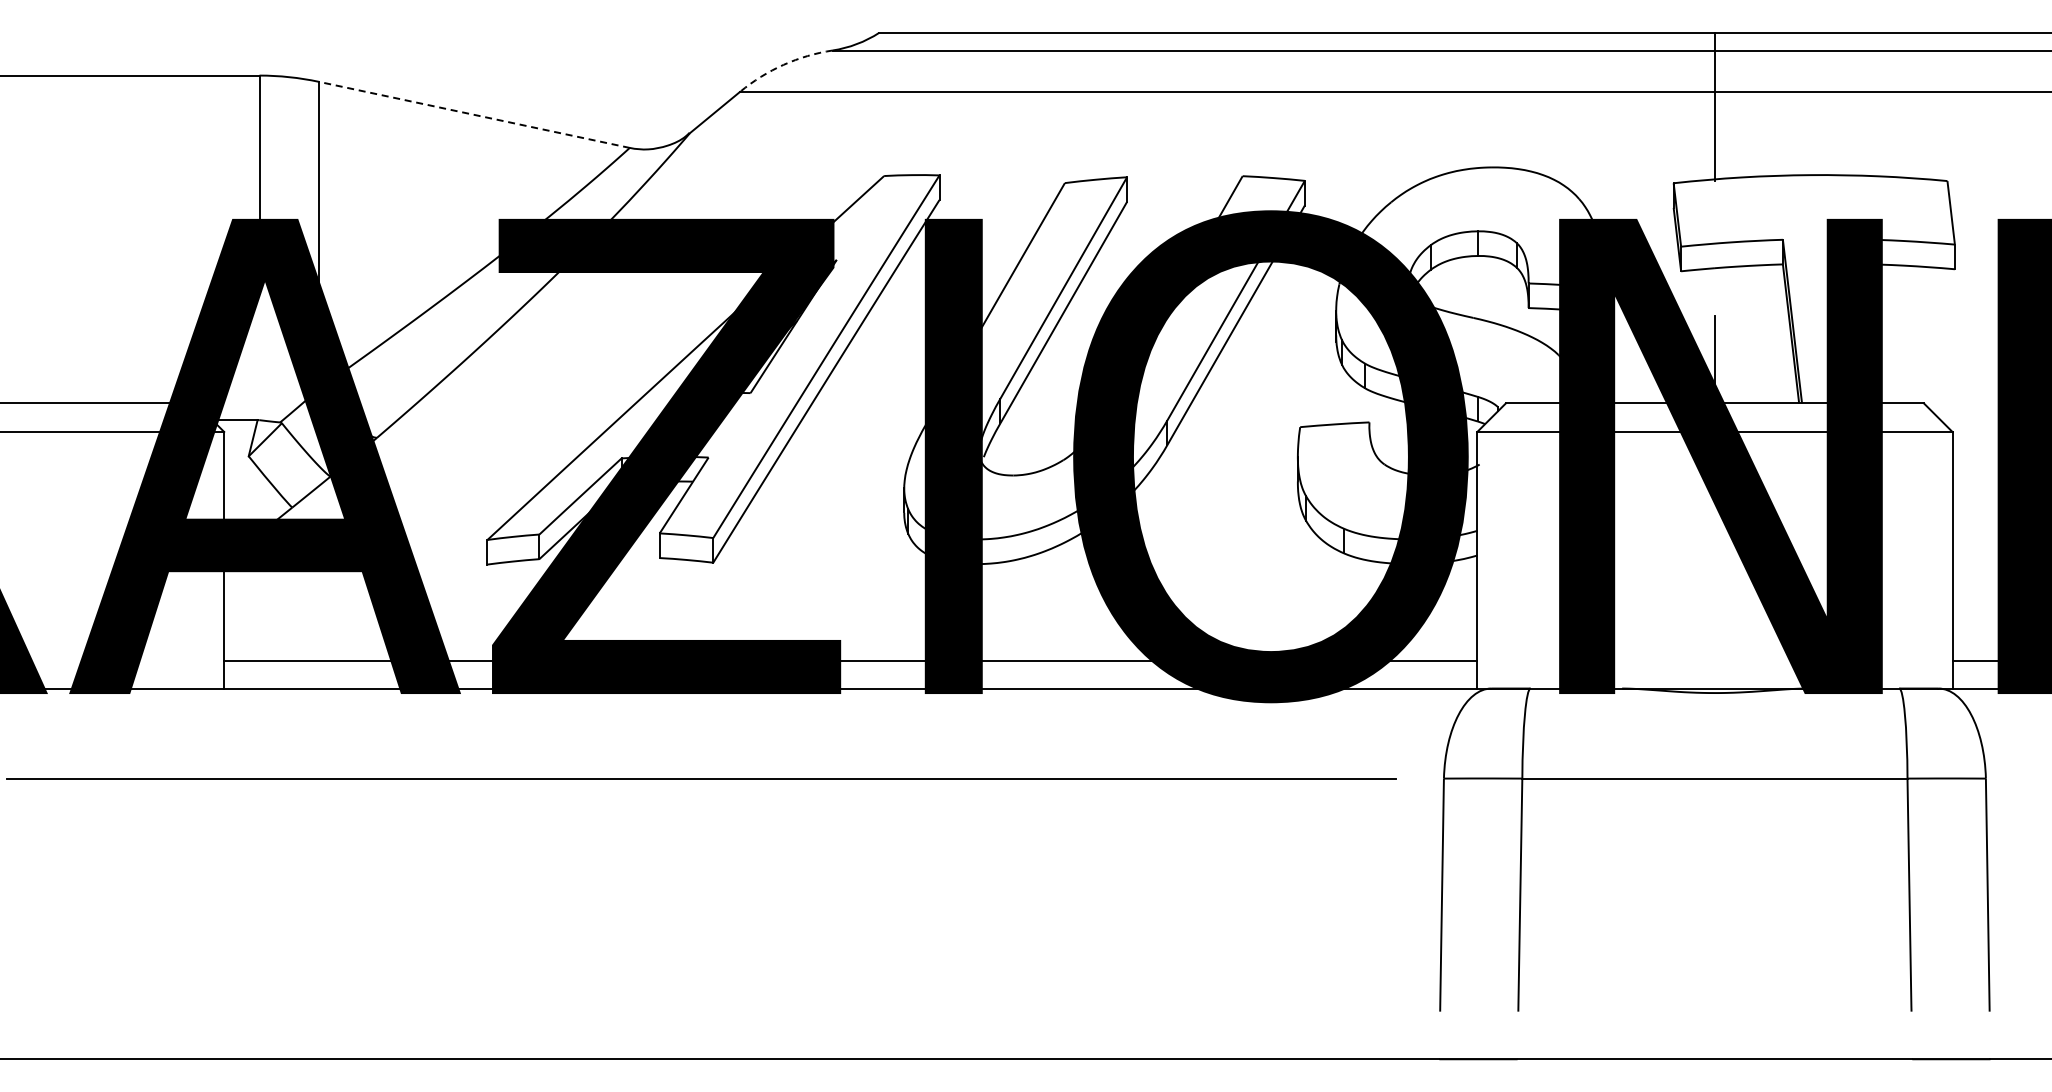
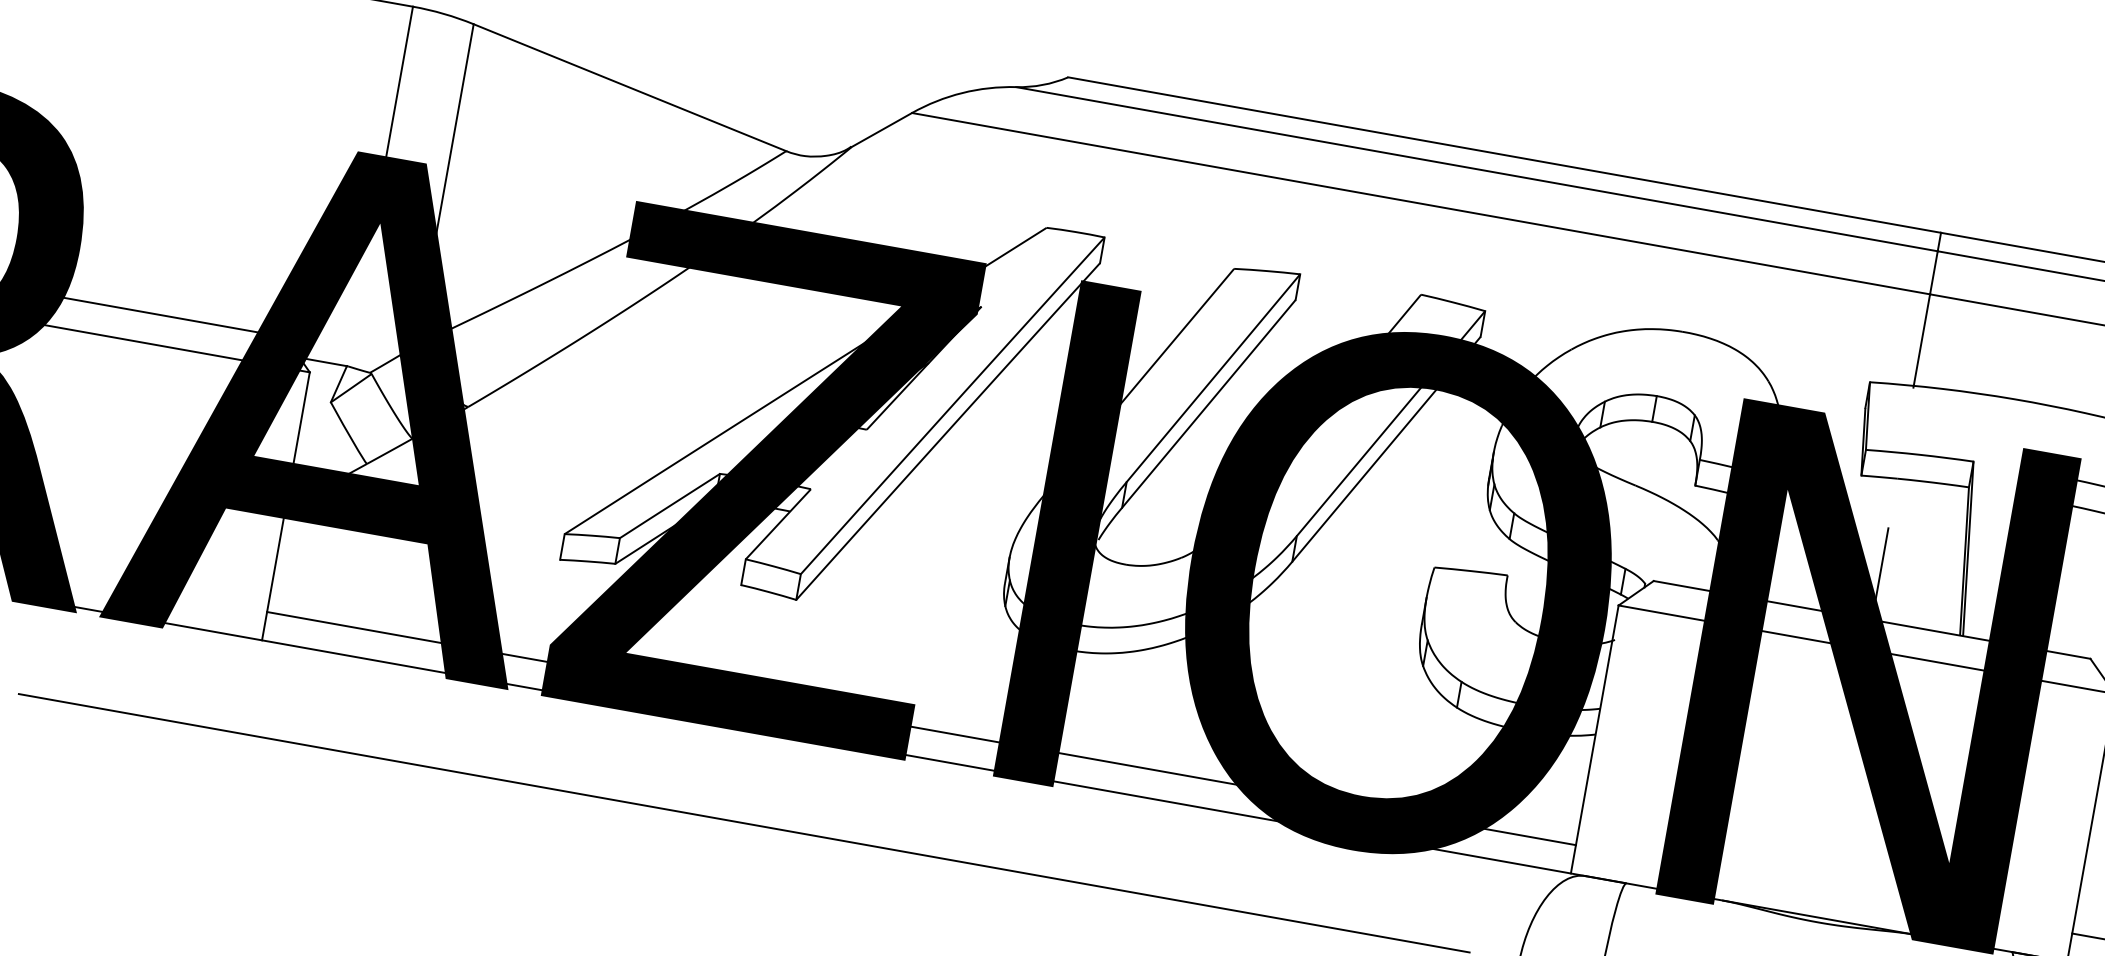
arc: (783, 64) -> (962, 92), dashed -> solid
line: (473, 114) -> (629, 87), dashed -> solid

